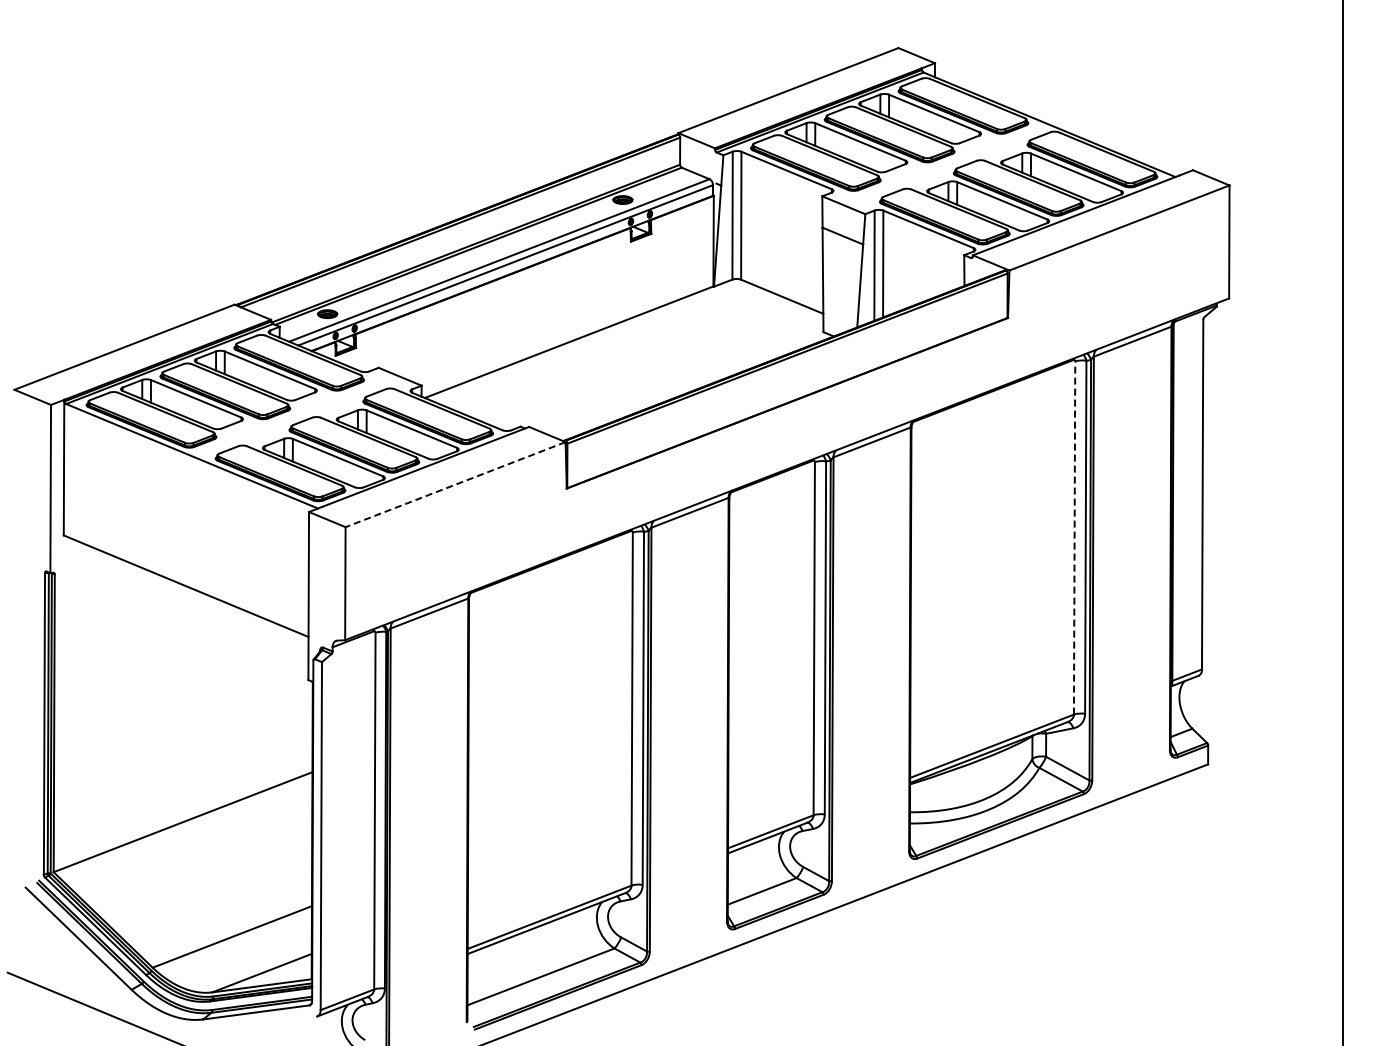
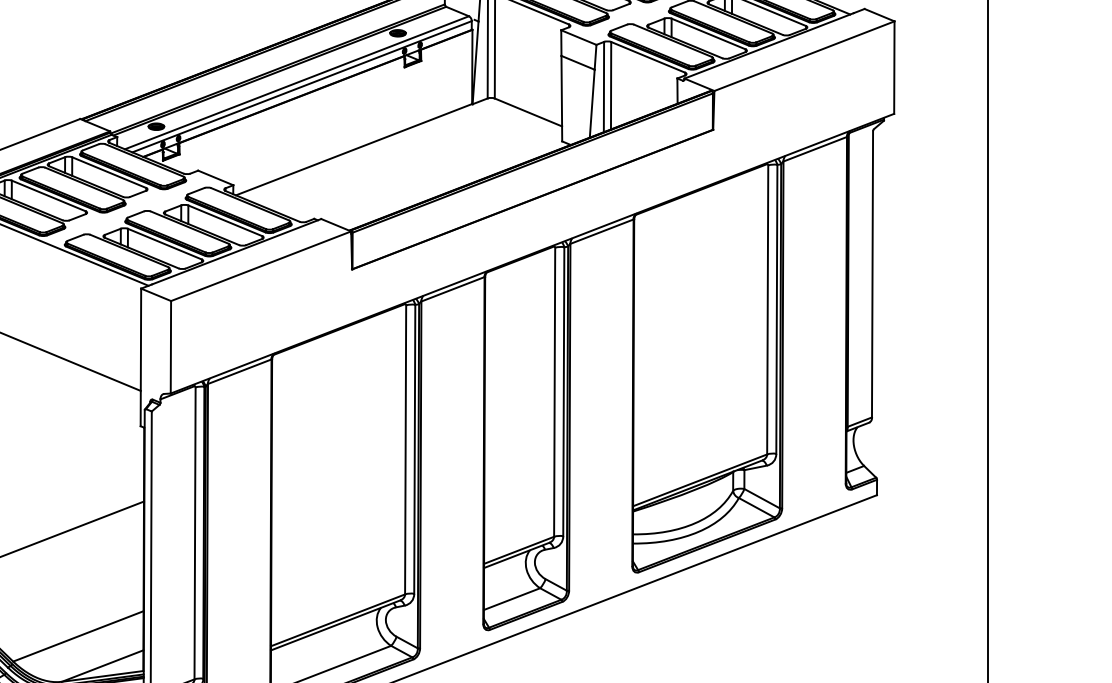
line: (455, 484) -> (261, 266), dashed -> solid
line: (1074, 538) -> (767, 310), dashed -> solid

